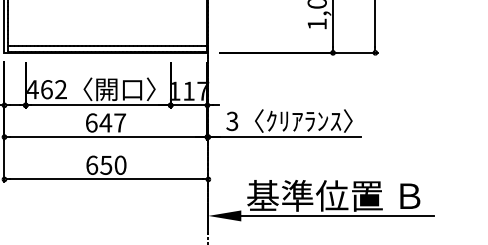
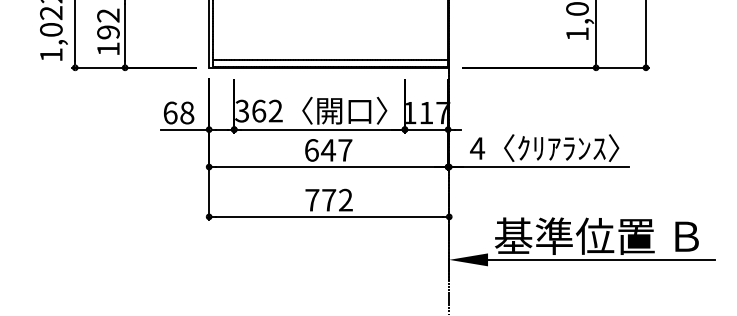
text: (32, 89) -> (242, 110), 462 -> 362
text: (232, 121) -> (477, 148), 3 -> 4
text: (105, 164) -> (328, 199), 650 -> 772

